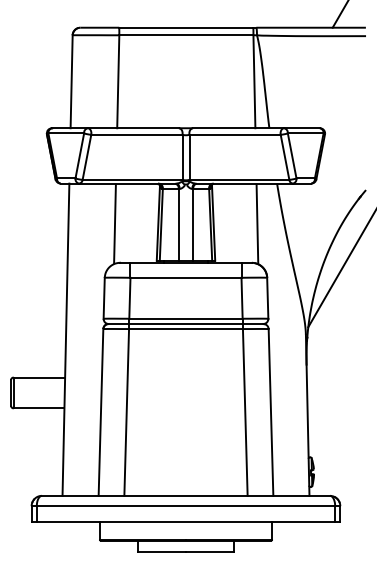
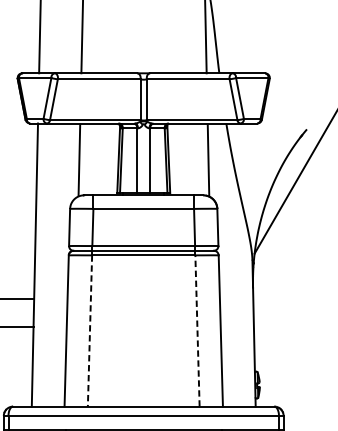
line: (245, 411) -> (197, 330), solid -> dashed
line: (126, 412) -> (89, 331), solid -> dashed

